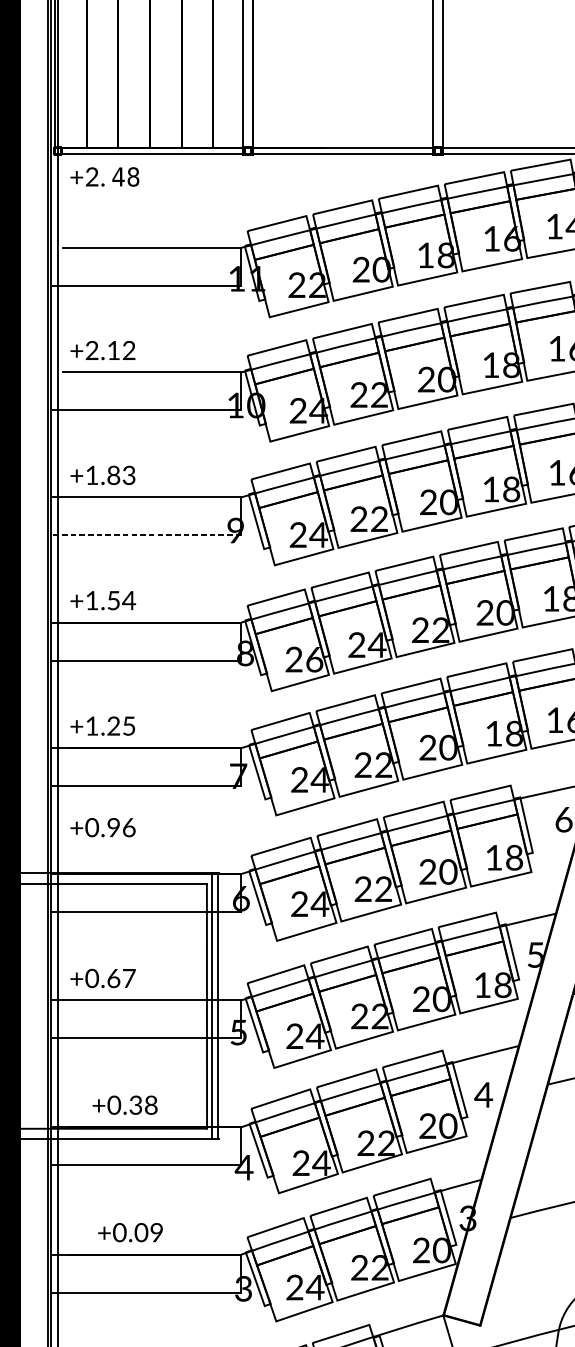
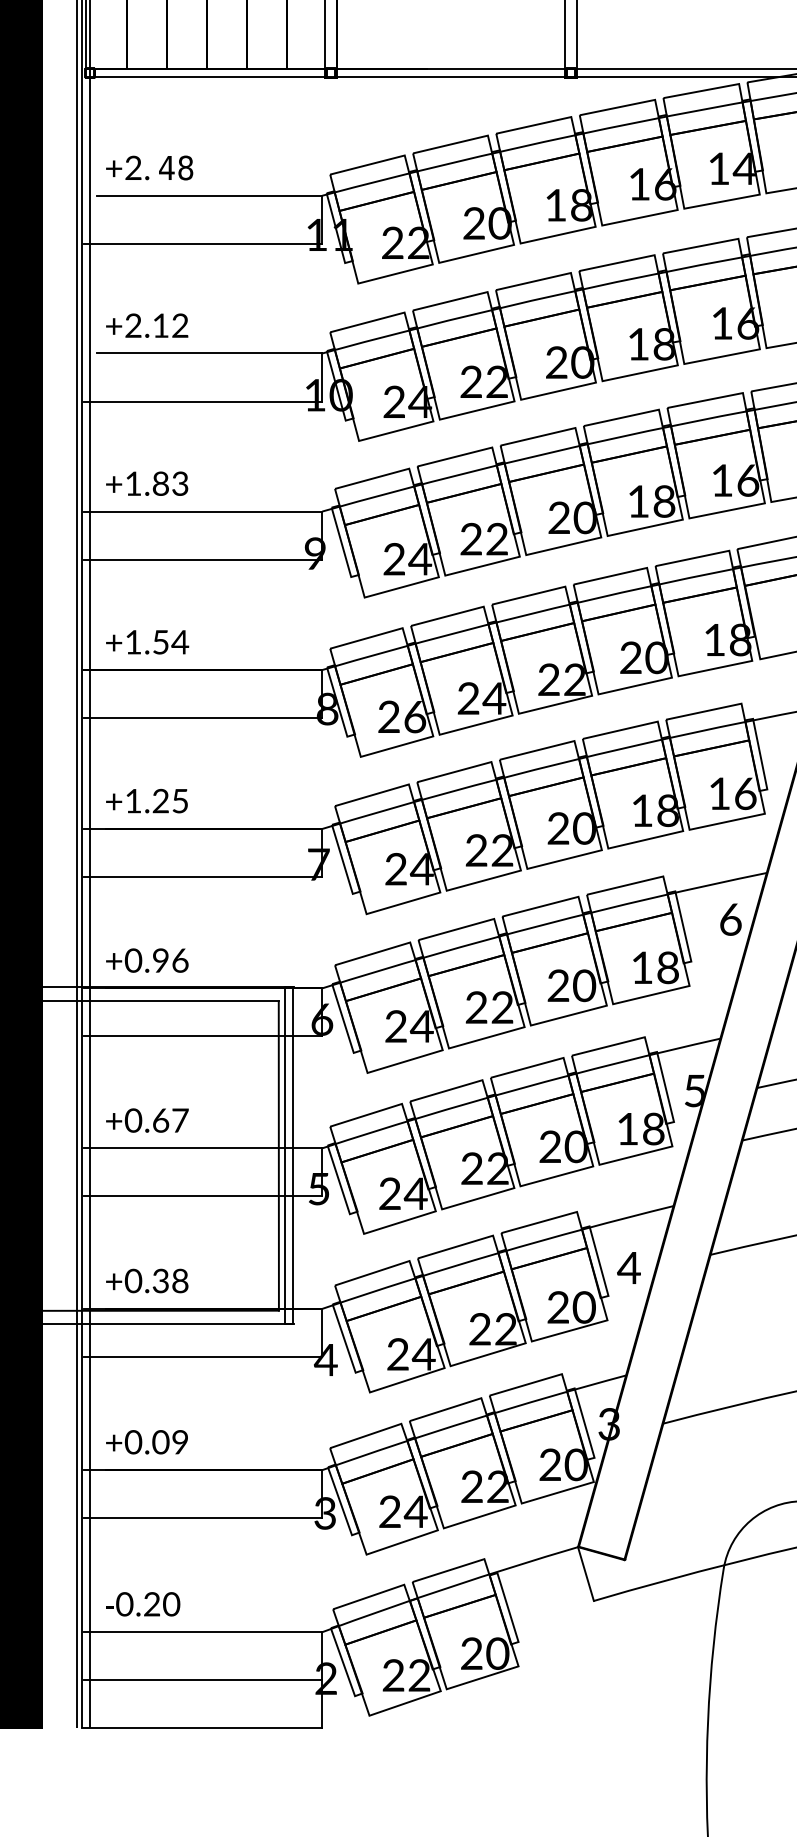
text: (104, 176) -> (149, 167), moved
line: (146, 535) -> (202, 559), dashed -> solid
text: (103, 827) -> (147, 960), moved
text: (125, 1104) -> (147, 1280), moved
text: (130, 1232) -> (146, 1442), moved

